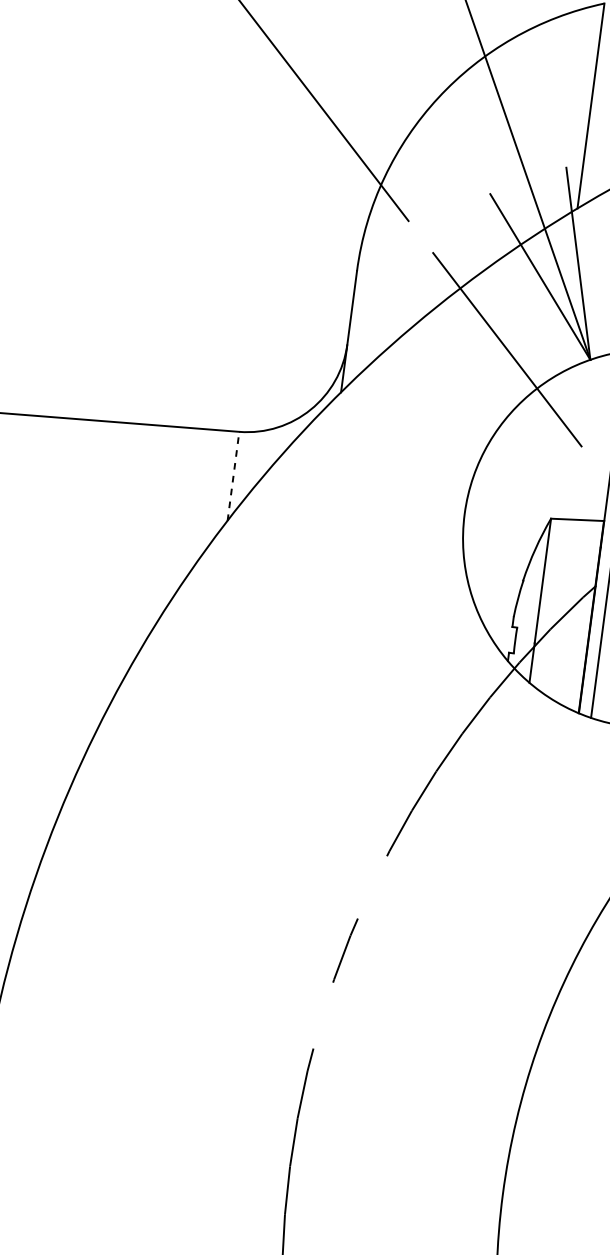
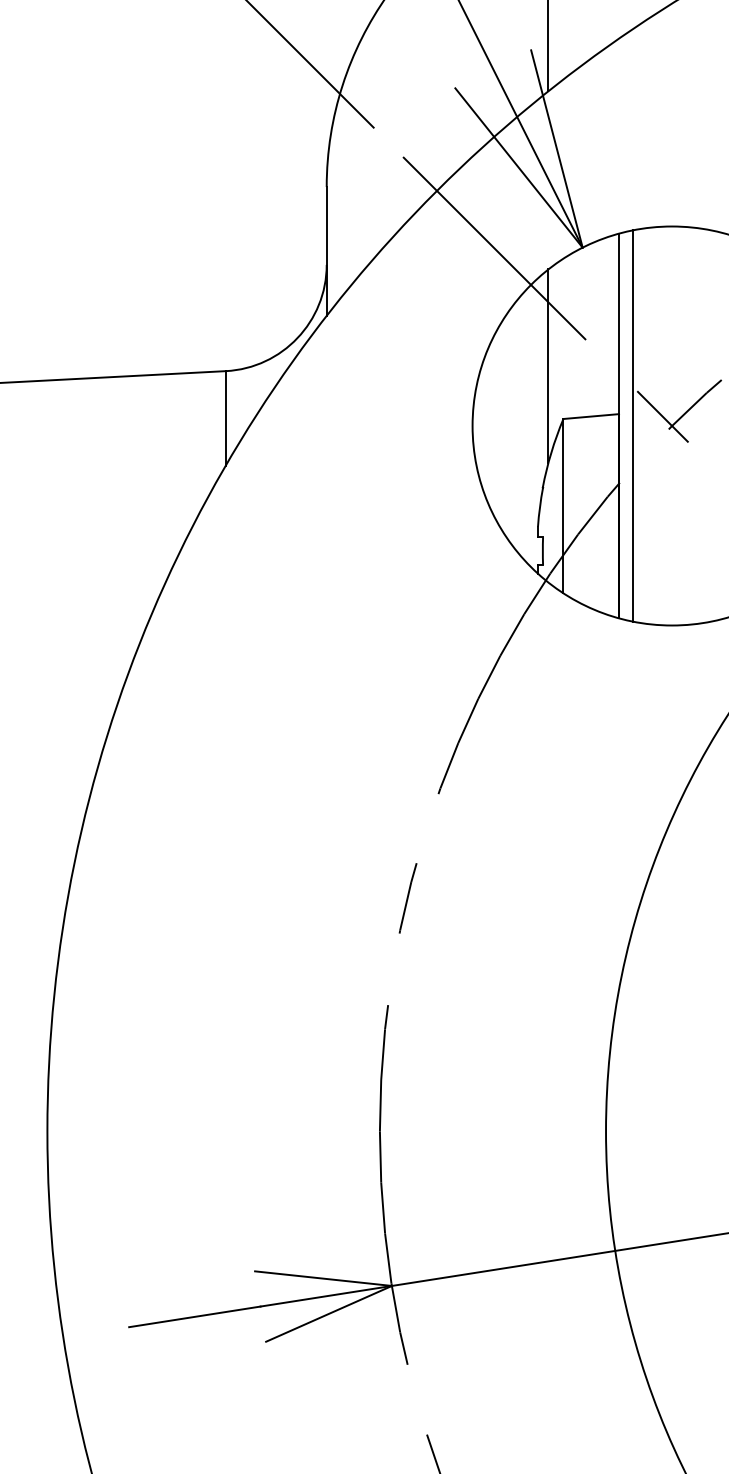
line: (543, 467) -> (548, 366), added
line: (233, 476) -> (225, 418), dashed -> solid

